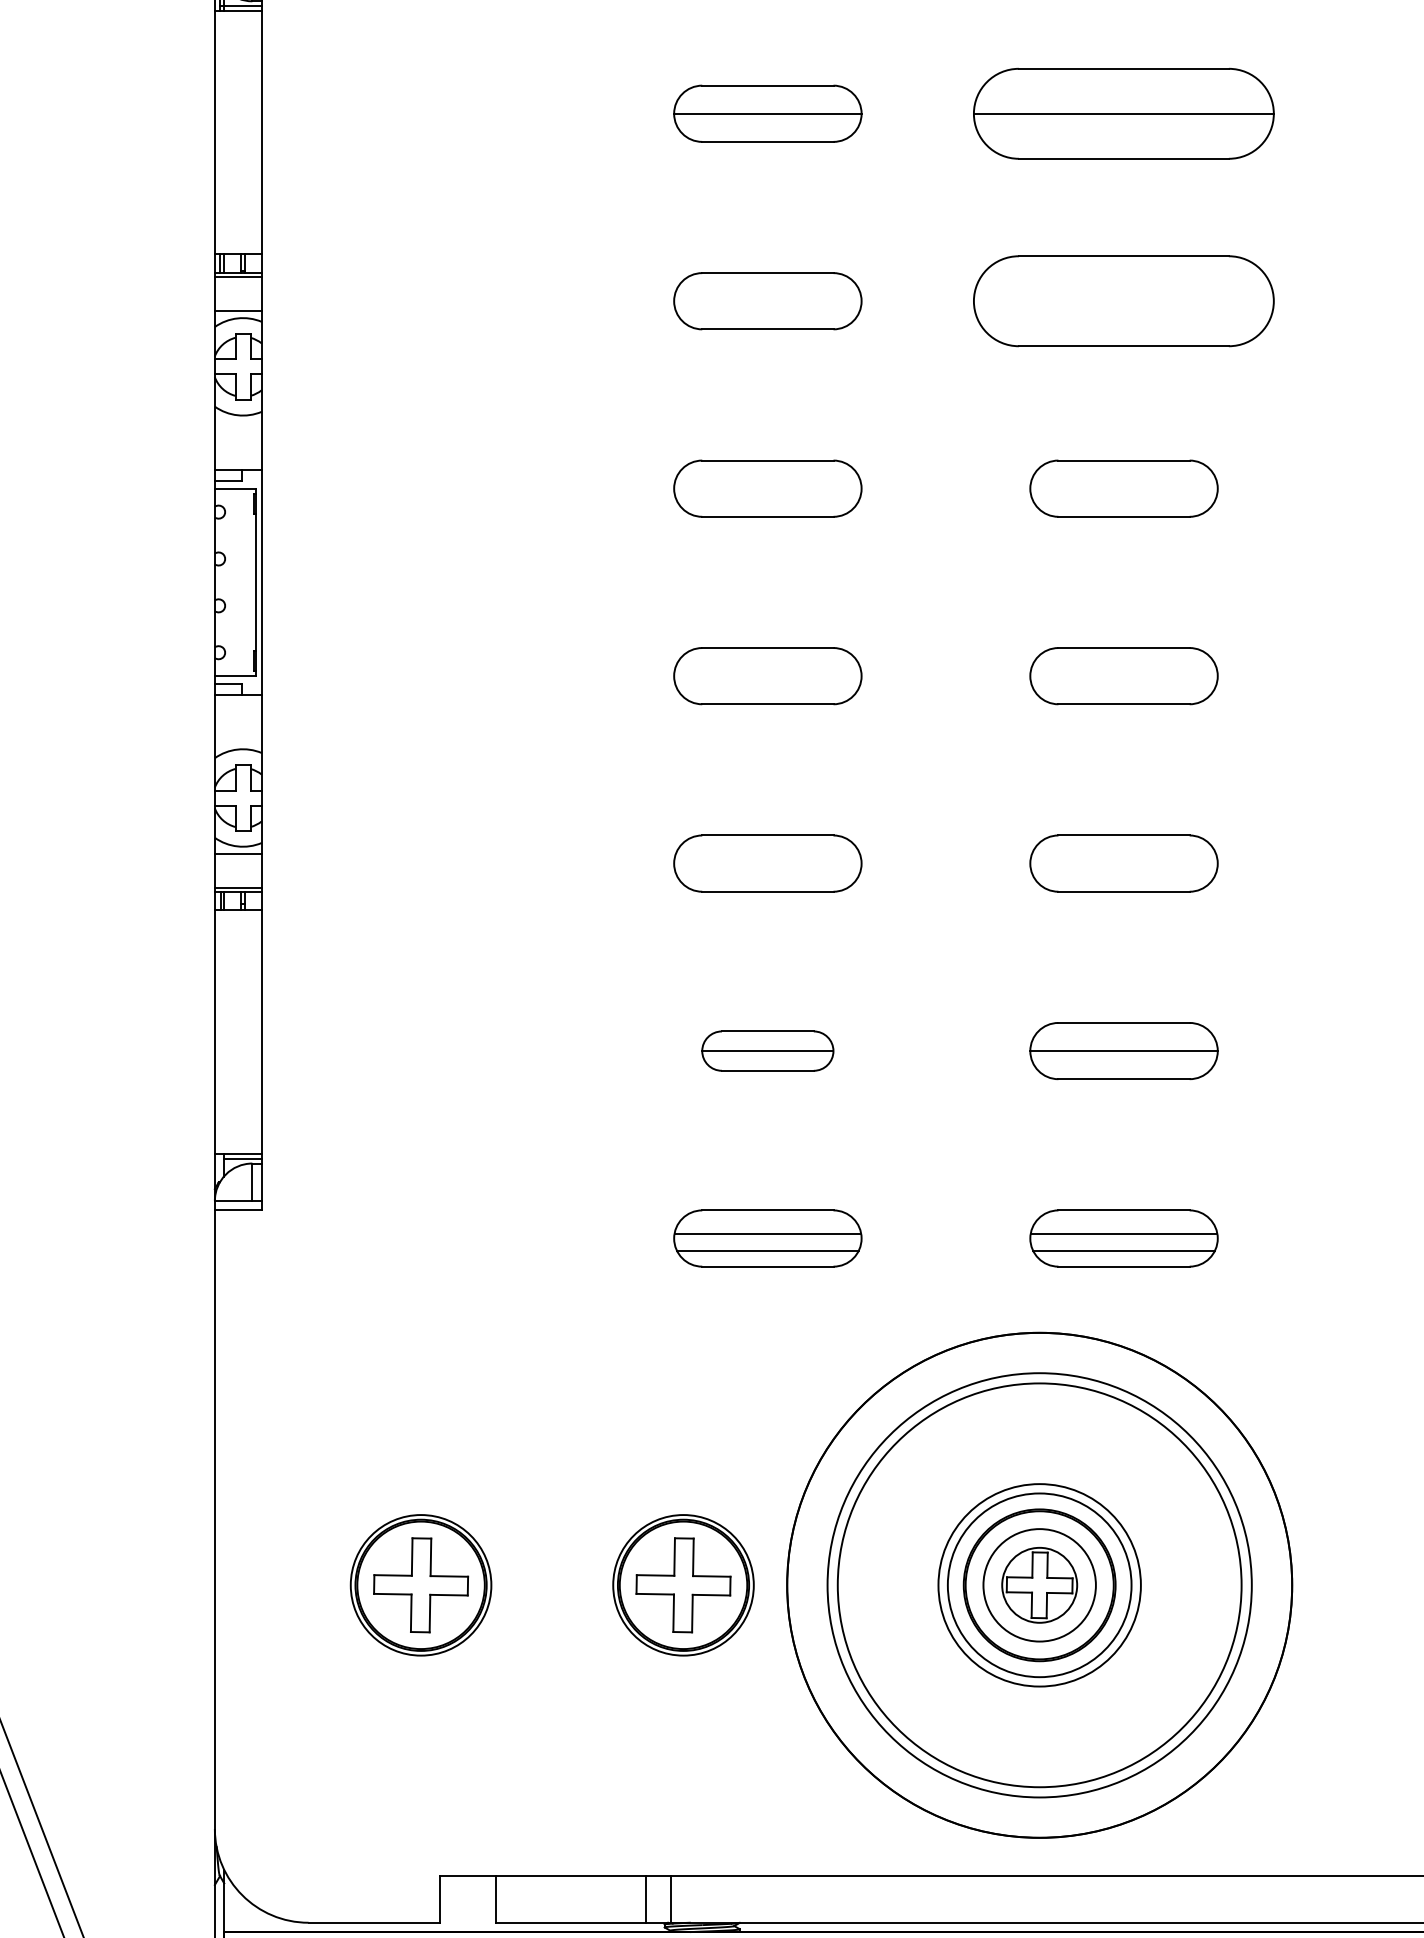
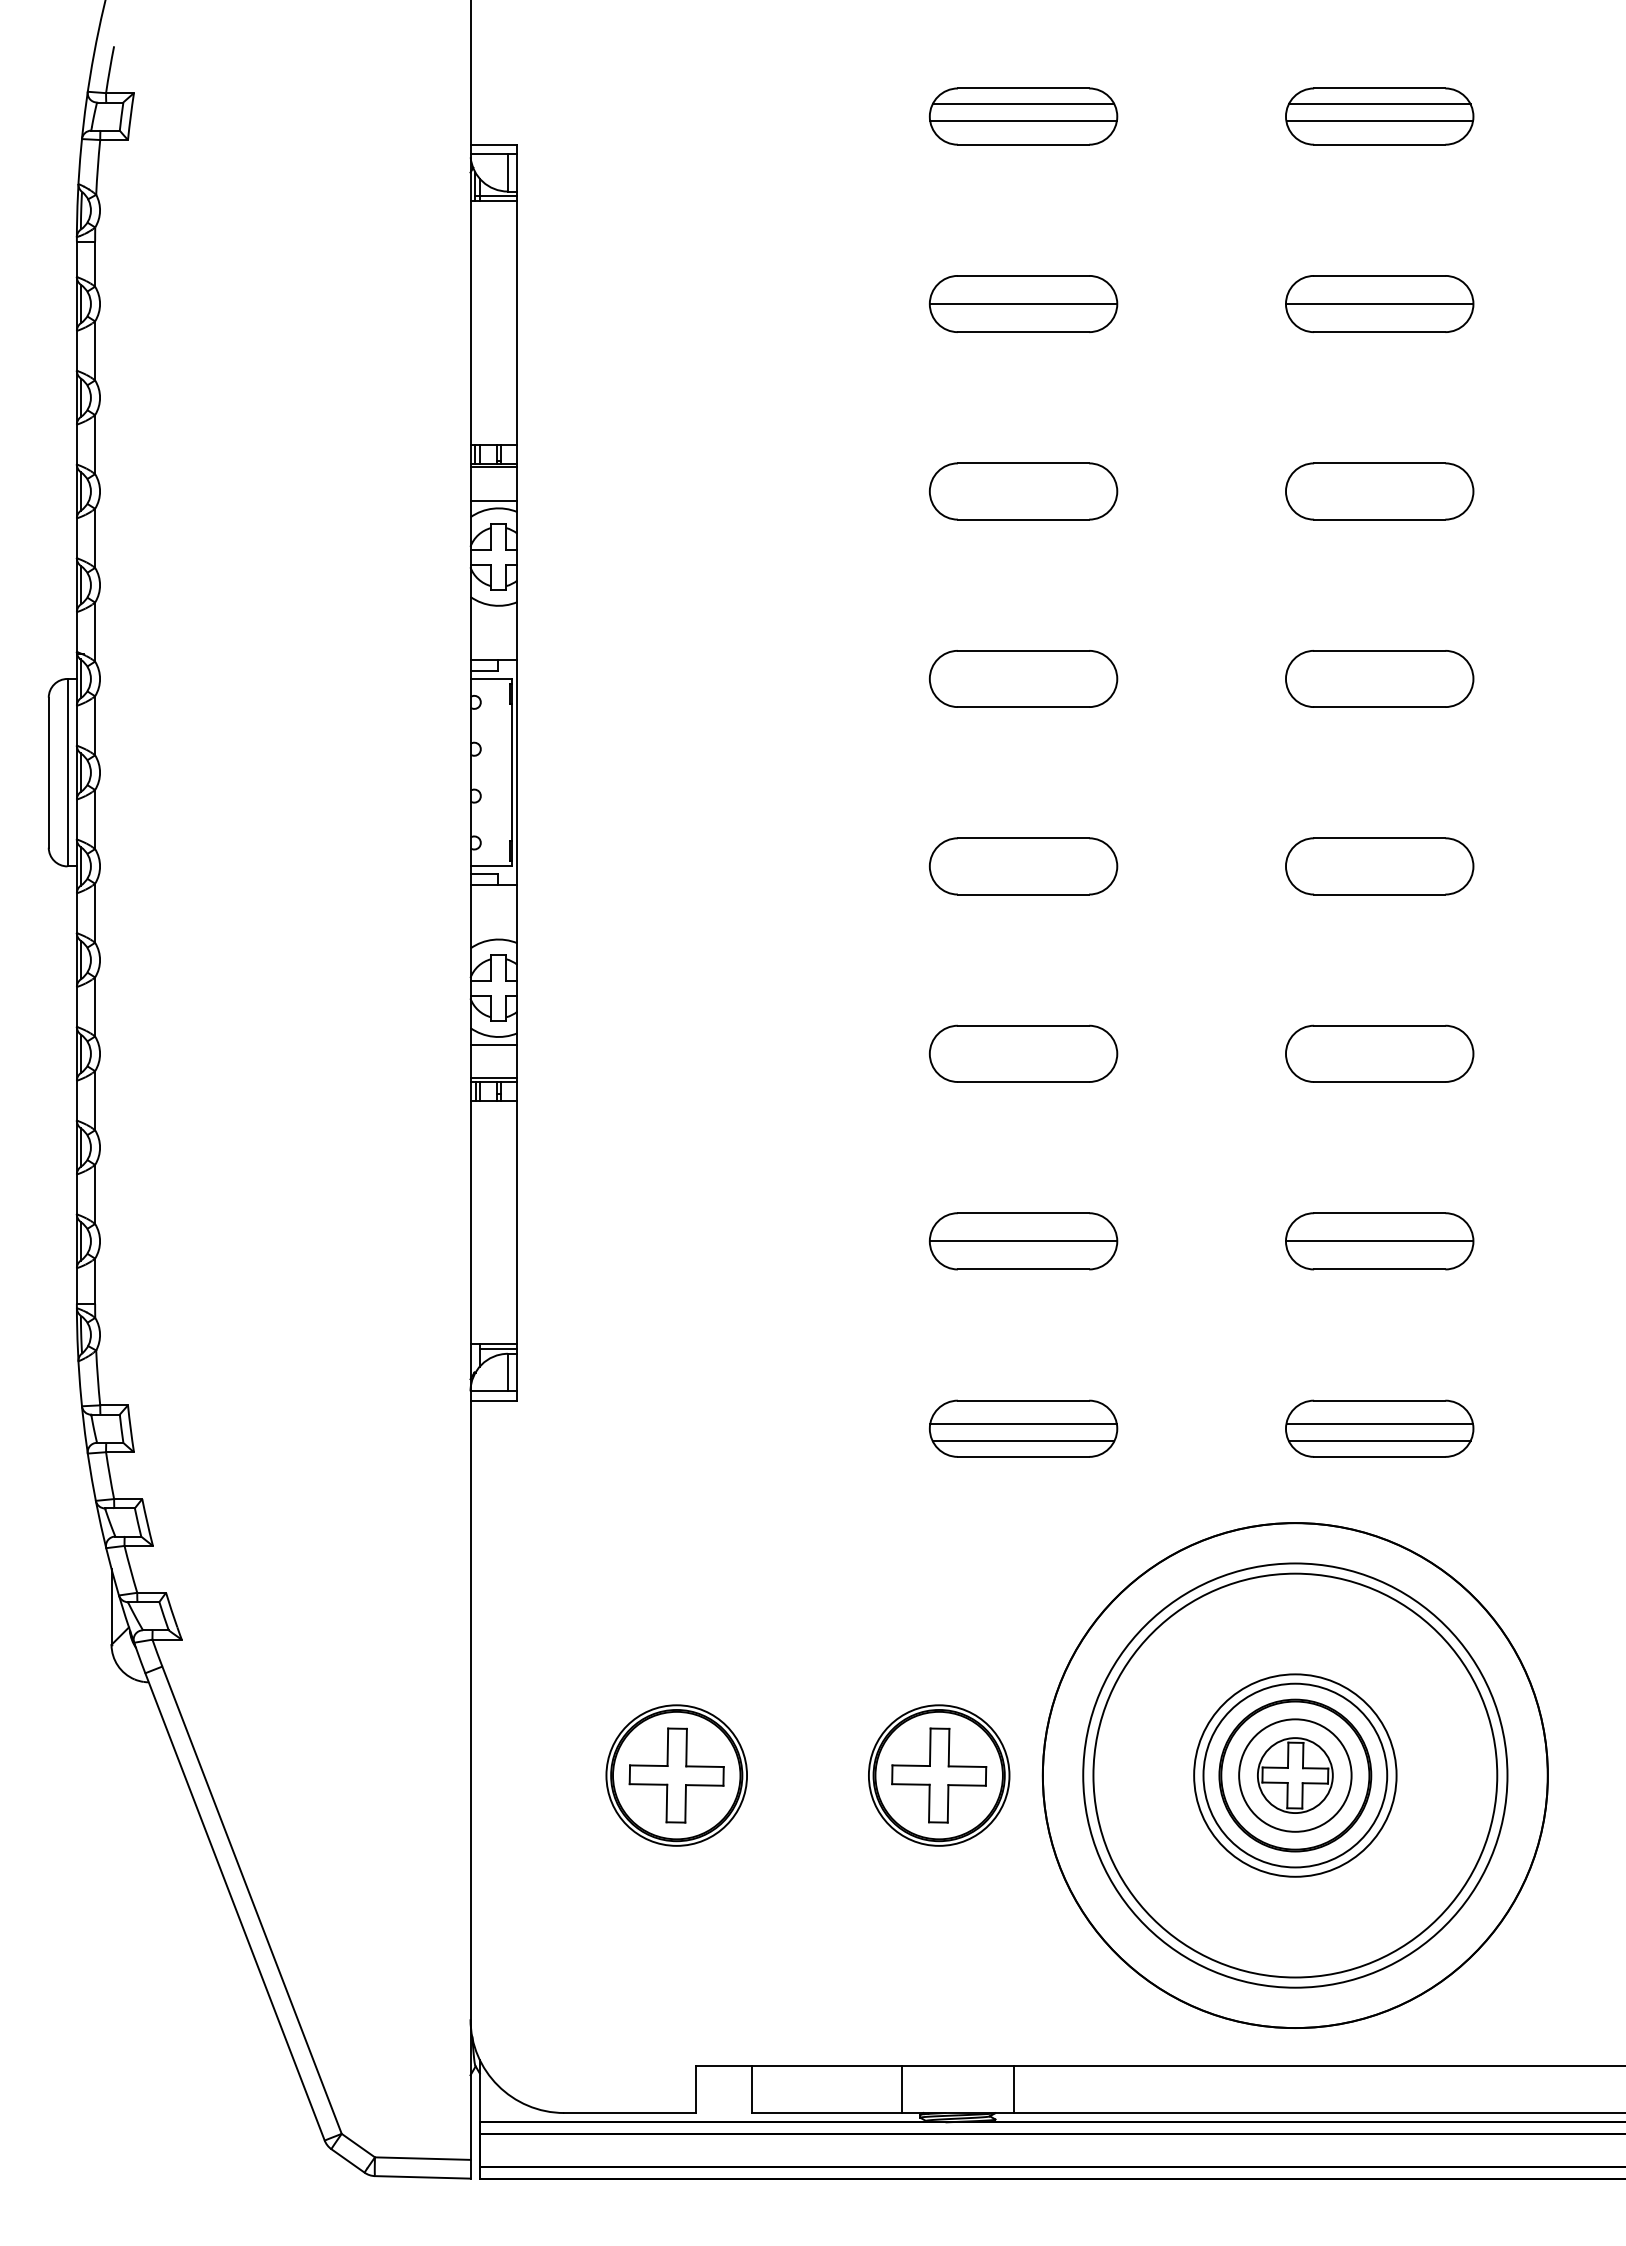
part: (1123, 113) -> (1379, 303), size x0.62
part: (1123, 301) -> (1379, 491), size x0.62
part: (767, 1051) -> (1023, 1241), size x1.43
line: (670, 1899) -> (1014, 2089), moved

